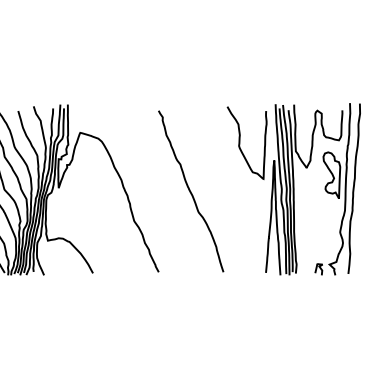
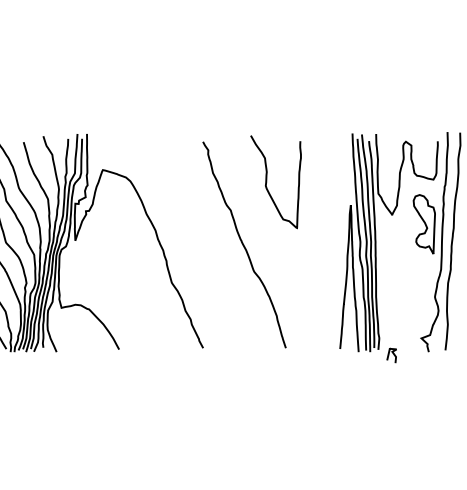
curve: (240, 143) -> (267, 182), moved
curve: (317, 269) -> (389, 355), moved

